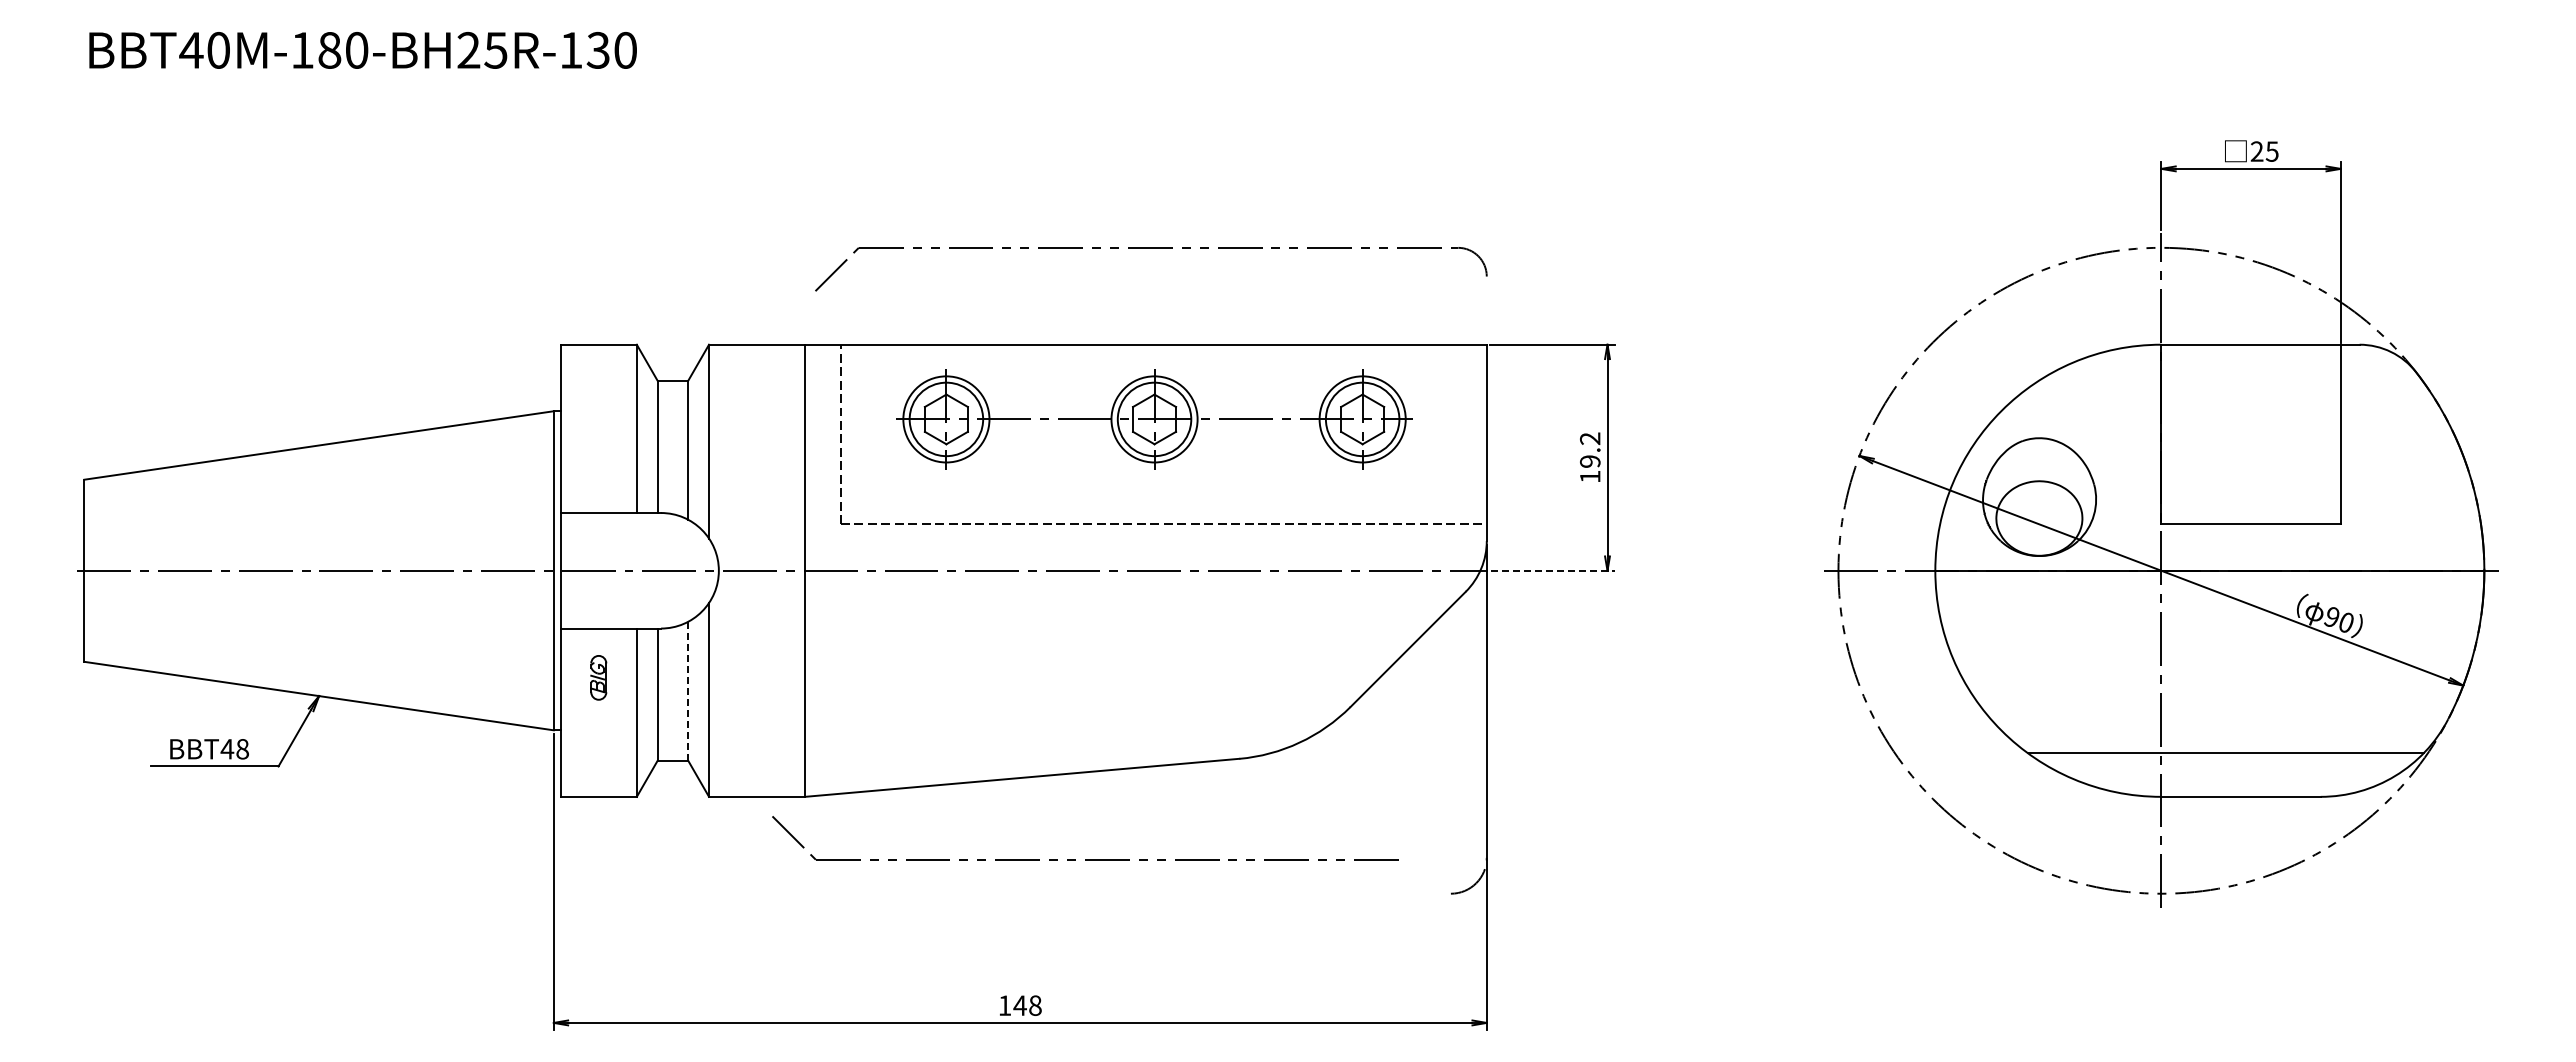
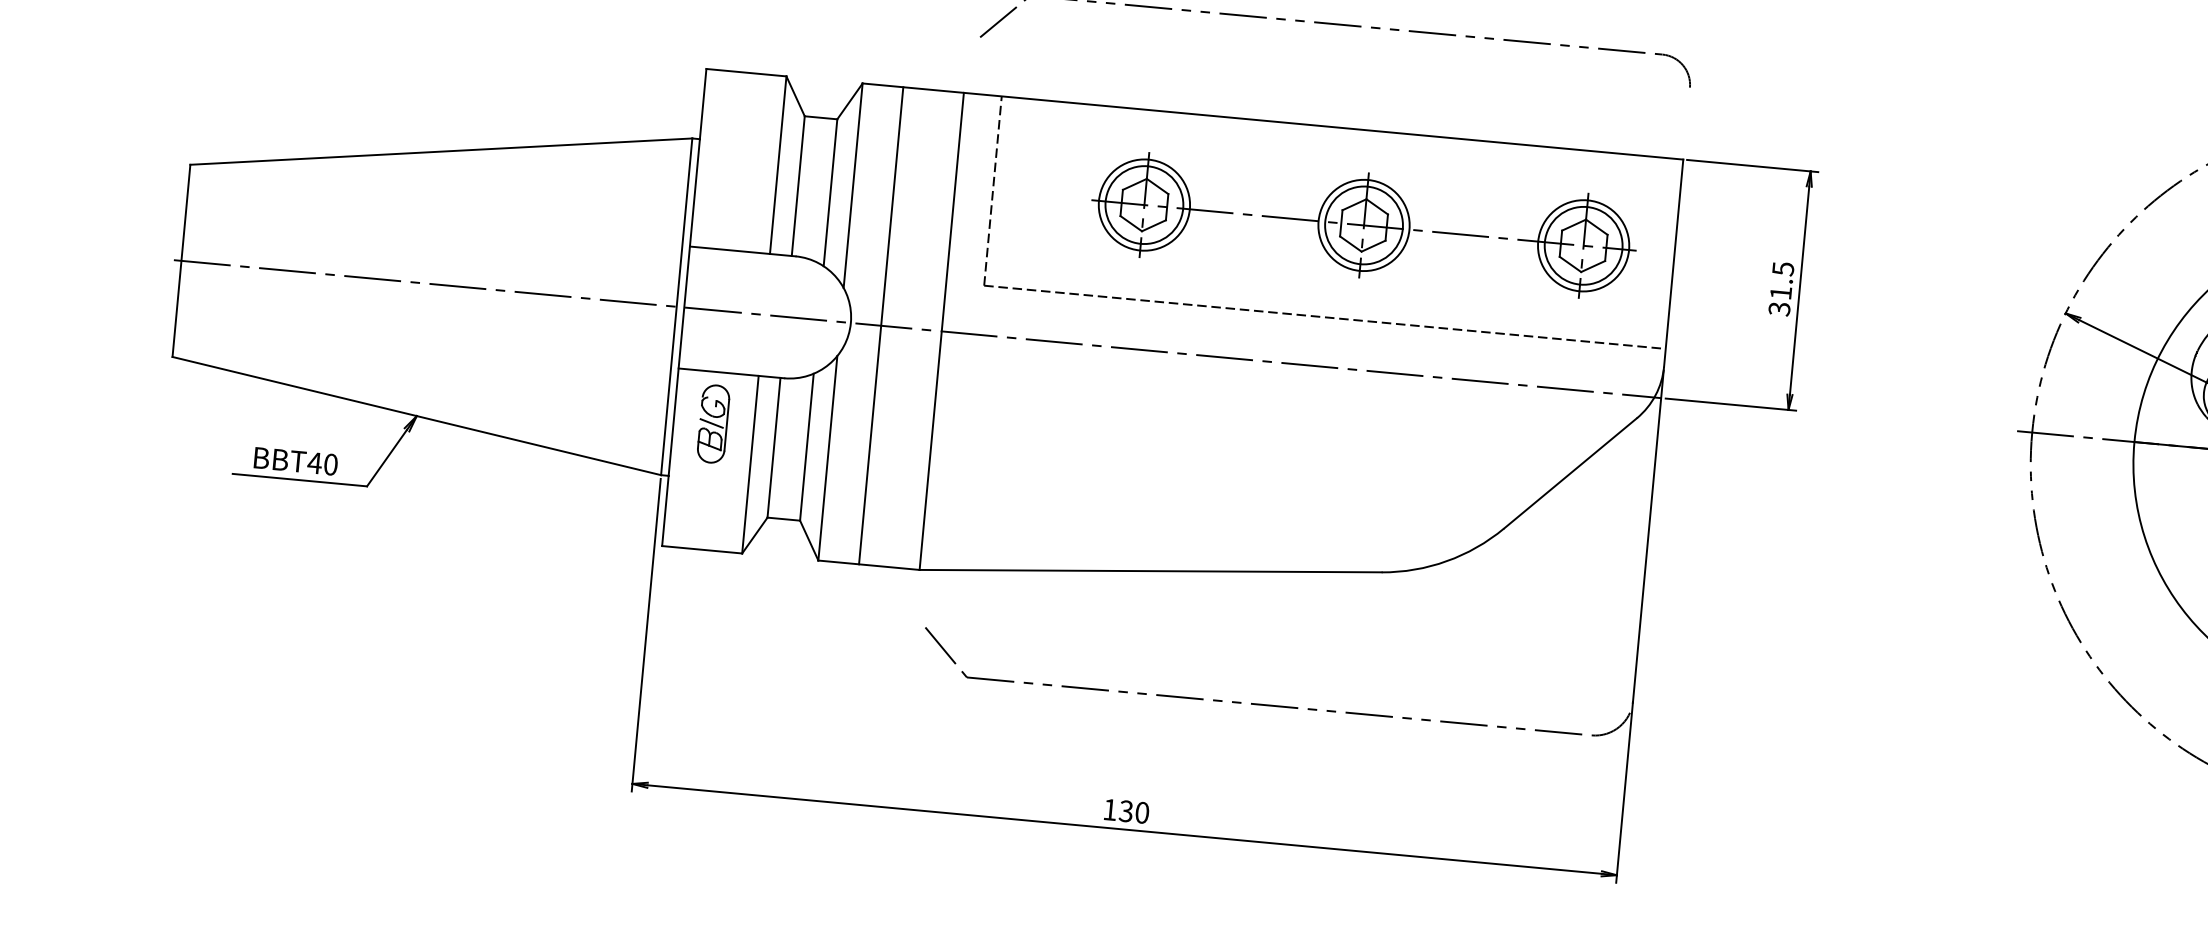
part: (1154, 419) -> (1363, 225), moved
text: (1589, 457) -> (1780, 288), 19.2 -> 31.5
line: (747, 570) -> (881, 325), added
line: (1552, 570) -> (1730, 404), dashed -> solid
part: (598, 677) -> (713, 423), size x1.67
line: (688, 691) -> (807, 447), dashed -> solid
text: (242, 749) -> (330, 464), BBT48 -> BBT40
part: (1085, 859) -> (1251, 703), moved
text: (1027, 1005) -> (1133, 811), 148 -> 130

